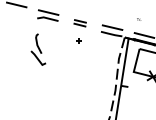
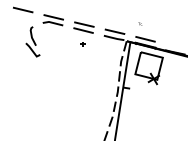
part: (79, 23) -> (83, 27), size x1.67
part: (37, 49) -> (32, 41), moved

